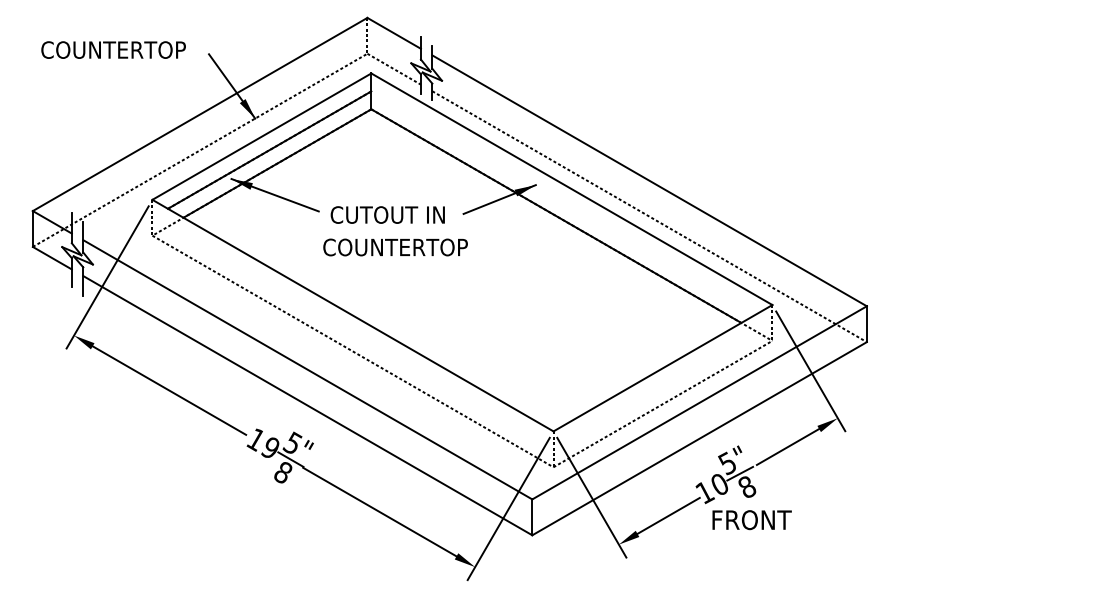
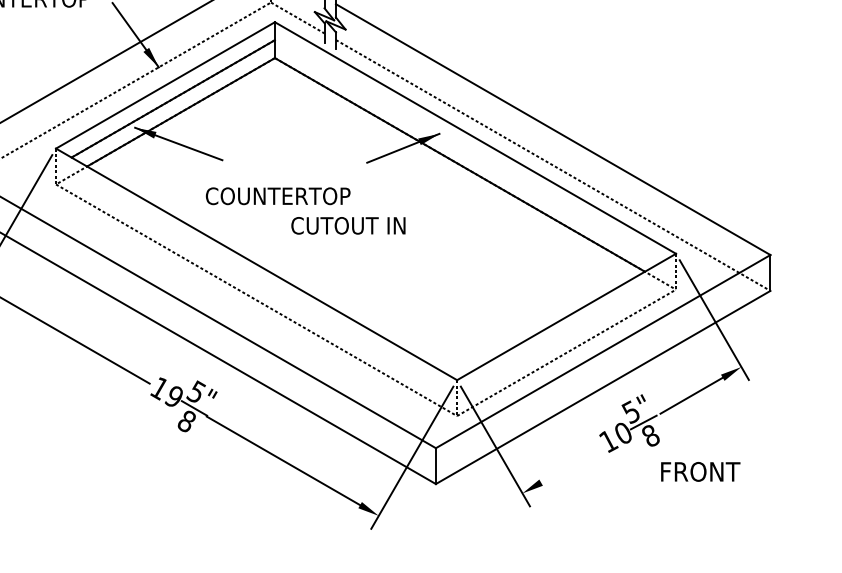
text: (387, 214) -> (348, 225), moved
text: (395, 247) -> (278, 196), moved
line: (668, 515) -> (572, 464), removed
text: (751, 520) -> (700, 472), moved

